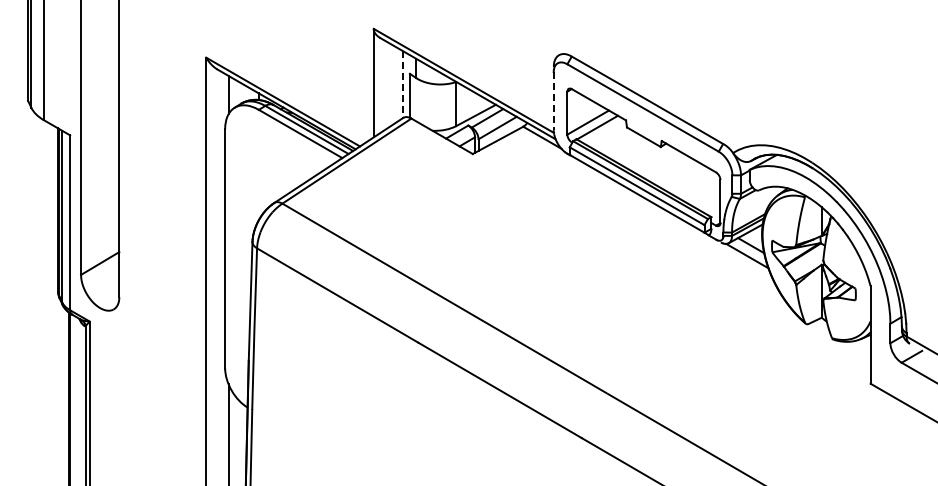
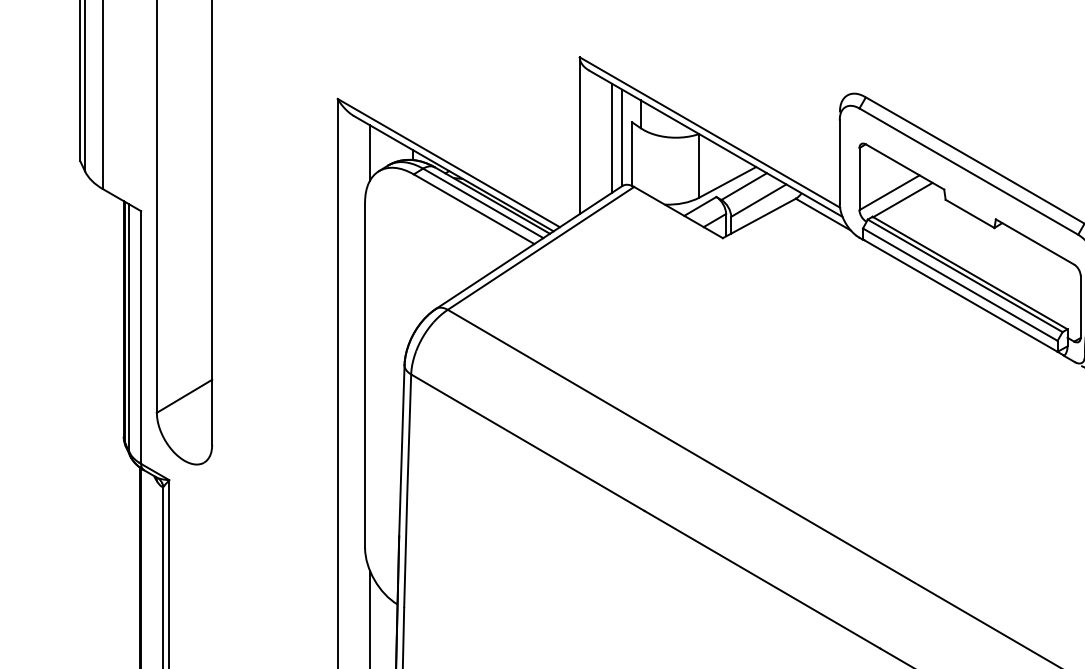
line: (396, 84) -> (612, 137), added
line: (403, 85) -> (622, 139), dashed -> solid
line: (553, 101) -> (839, 162), dashed -> solid

